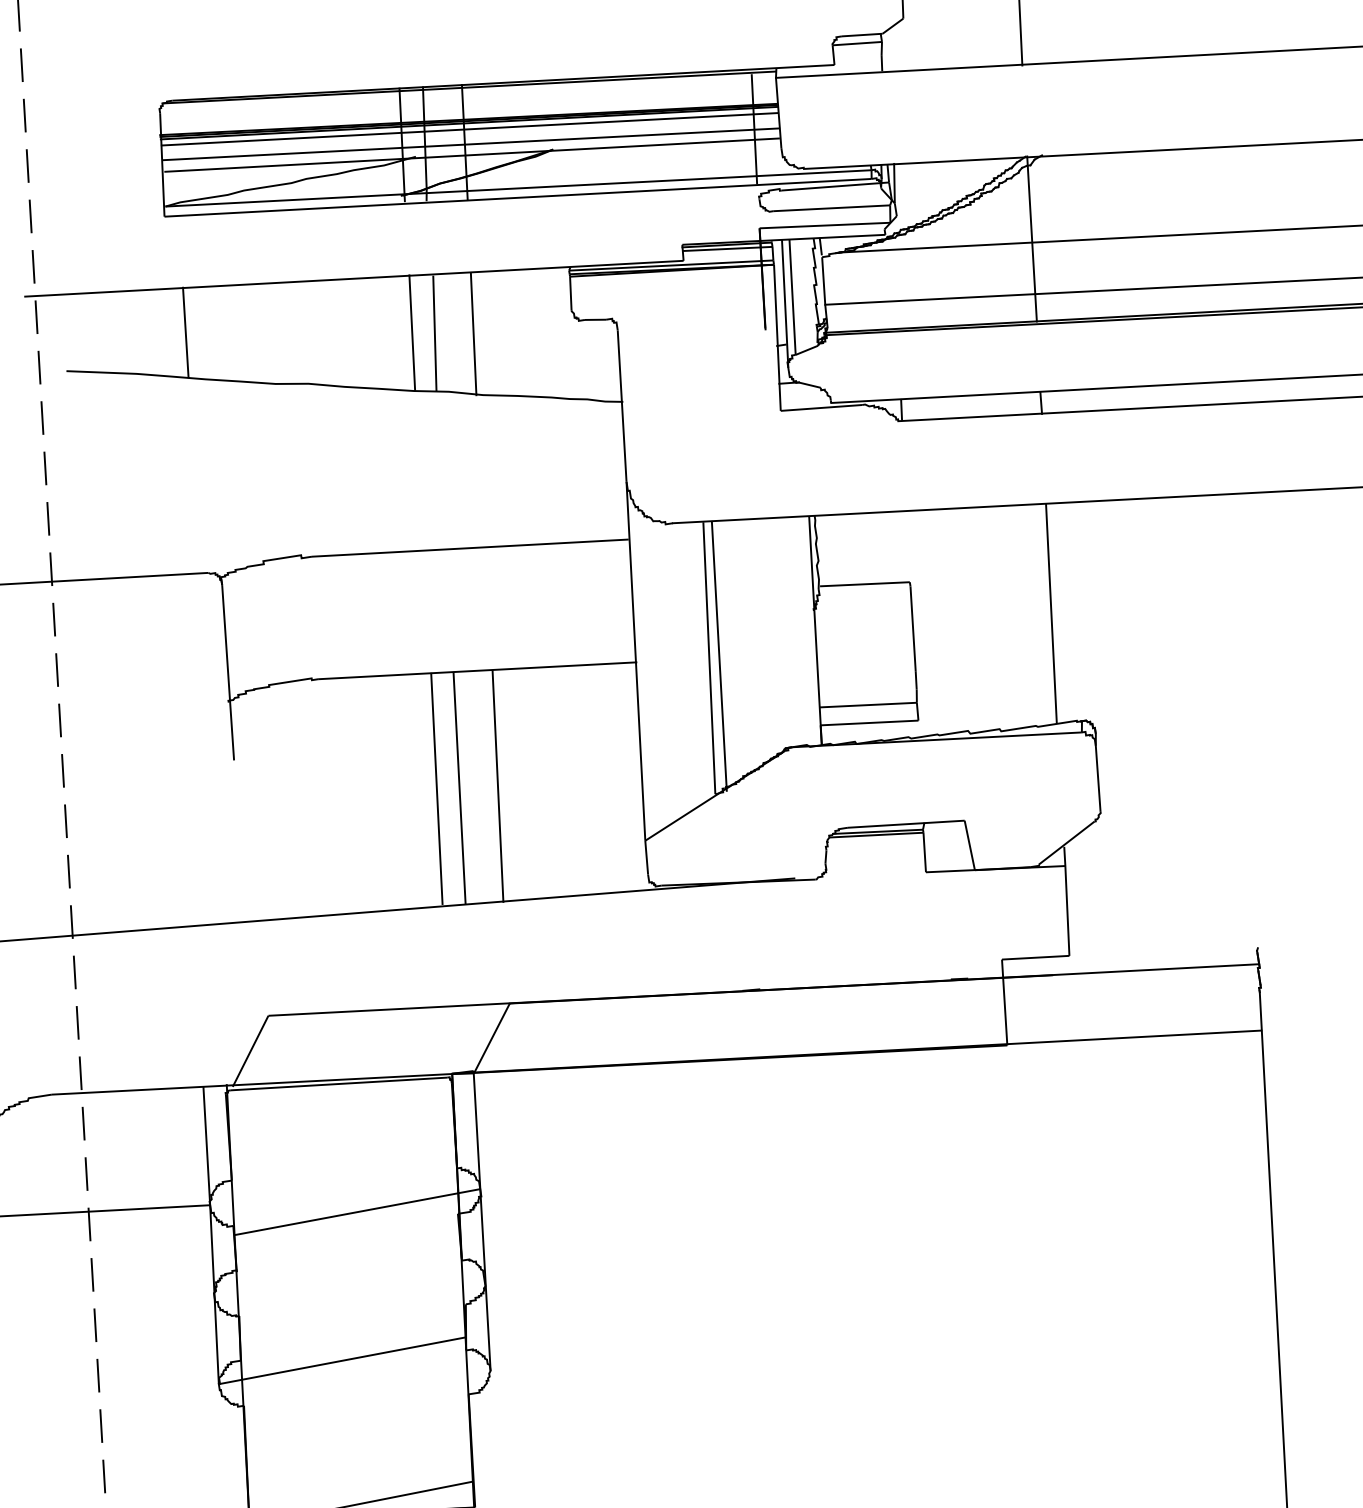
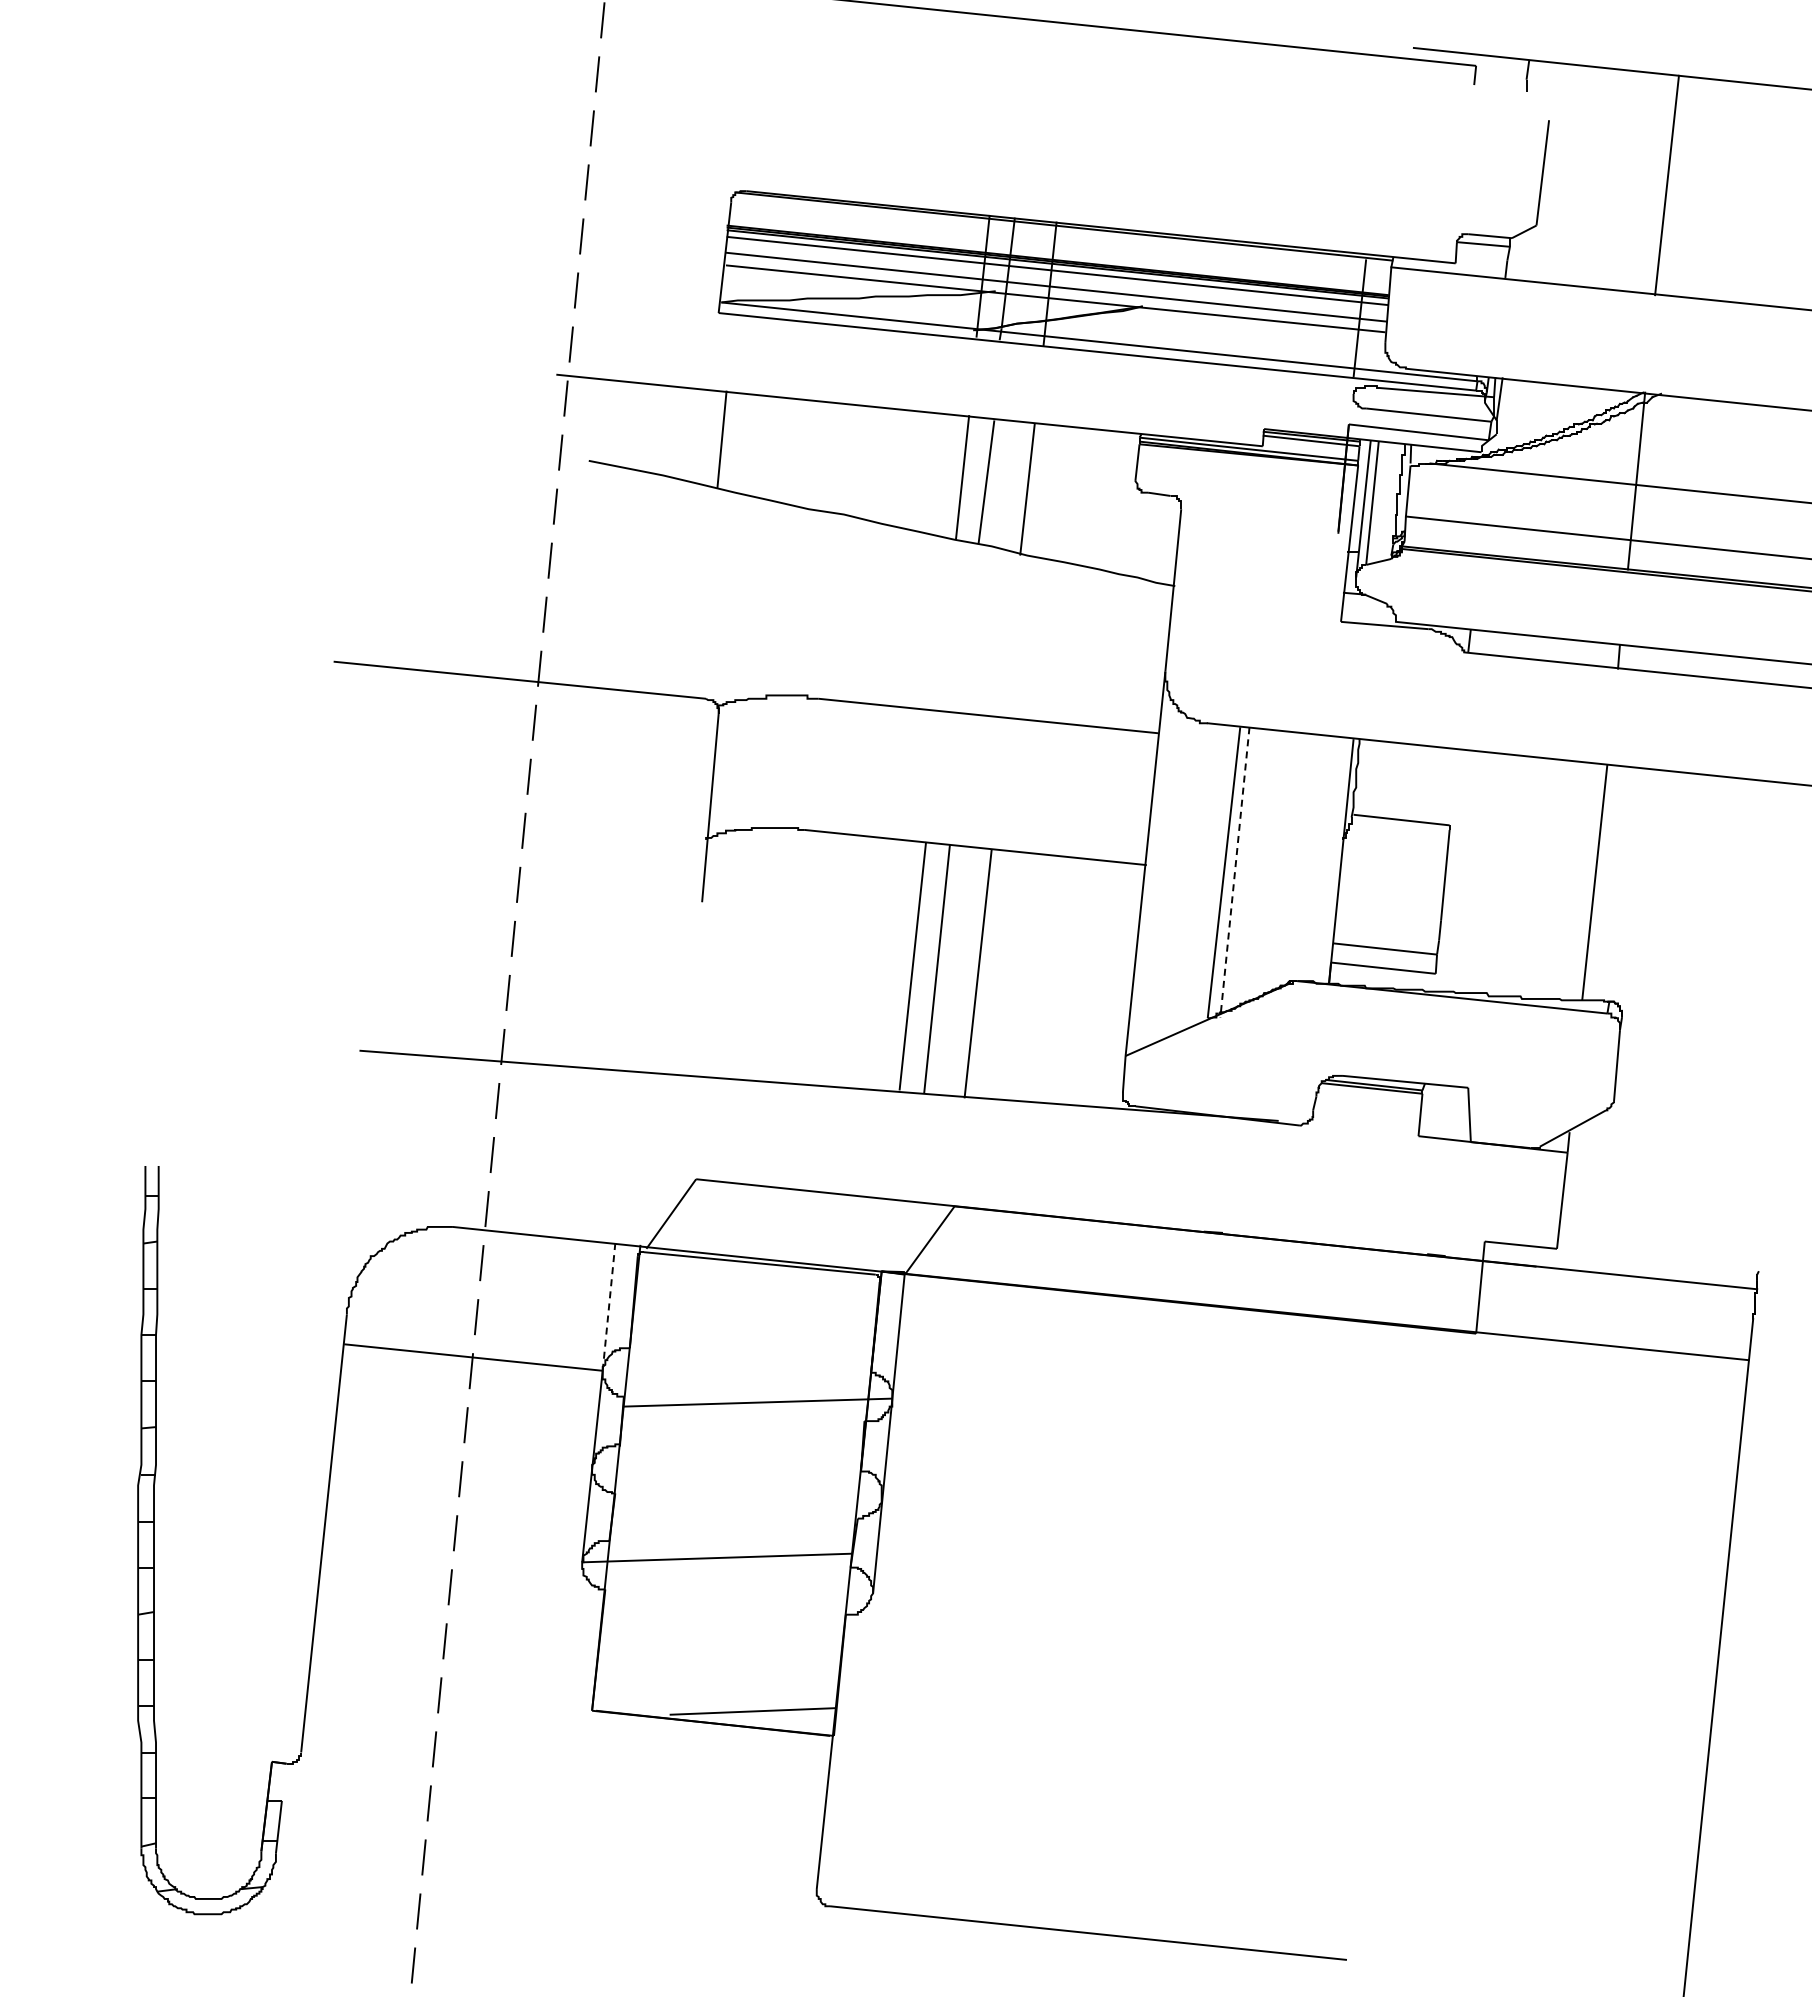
line: (718, 656) -> (1234, 872), solid -> dashed
line: (207, 1146) -> (609, 1307), solid -> dashed

